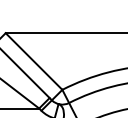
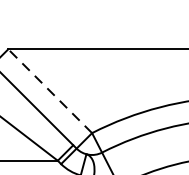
line: (33, 61) -> (49, 91), solid -> dashed

